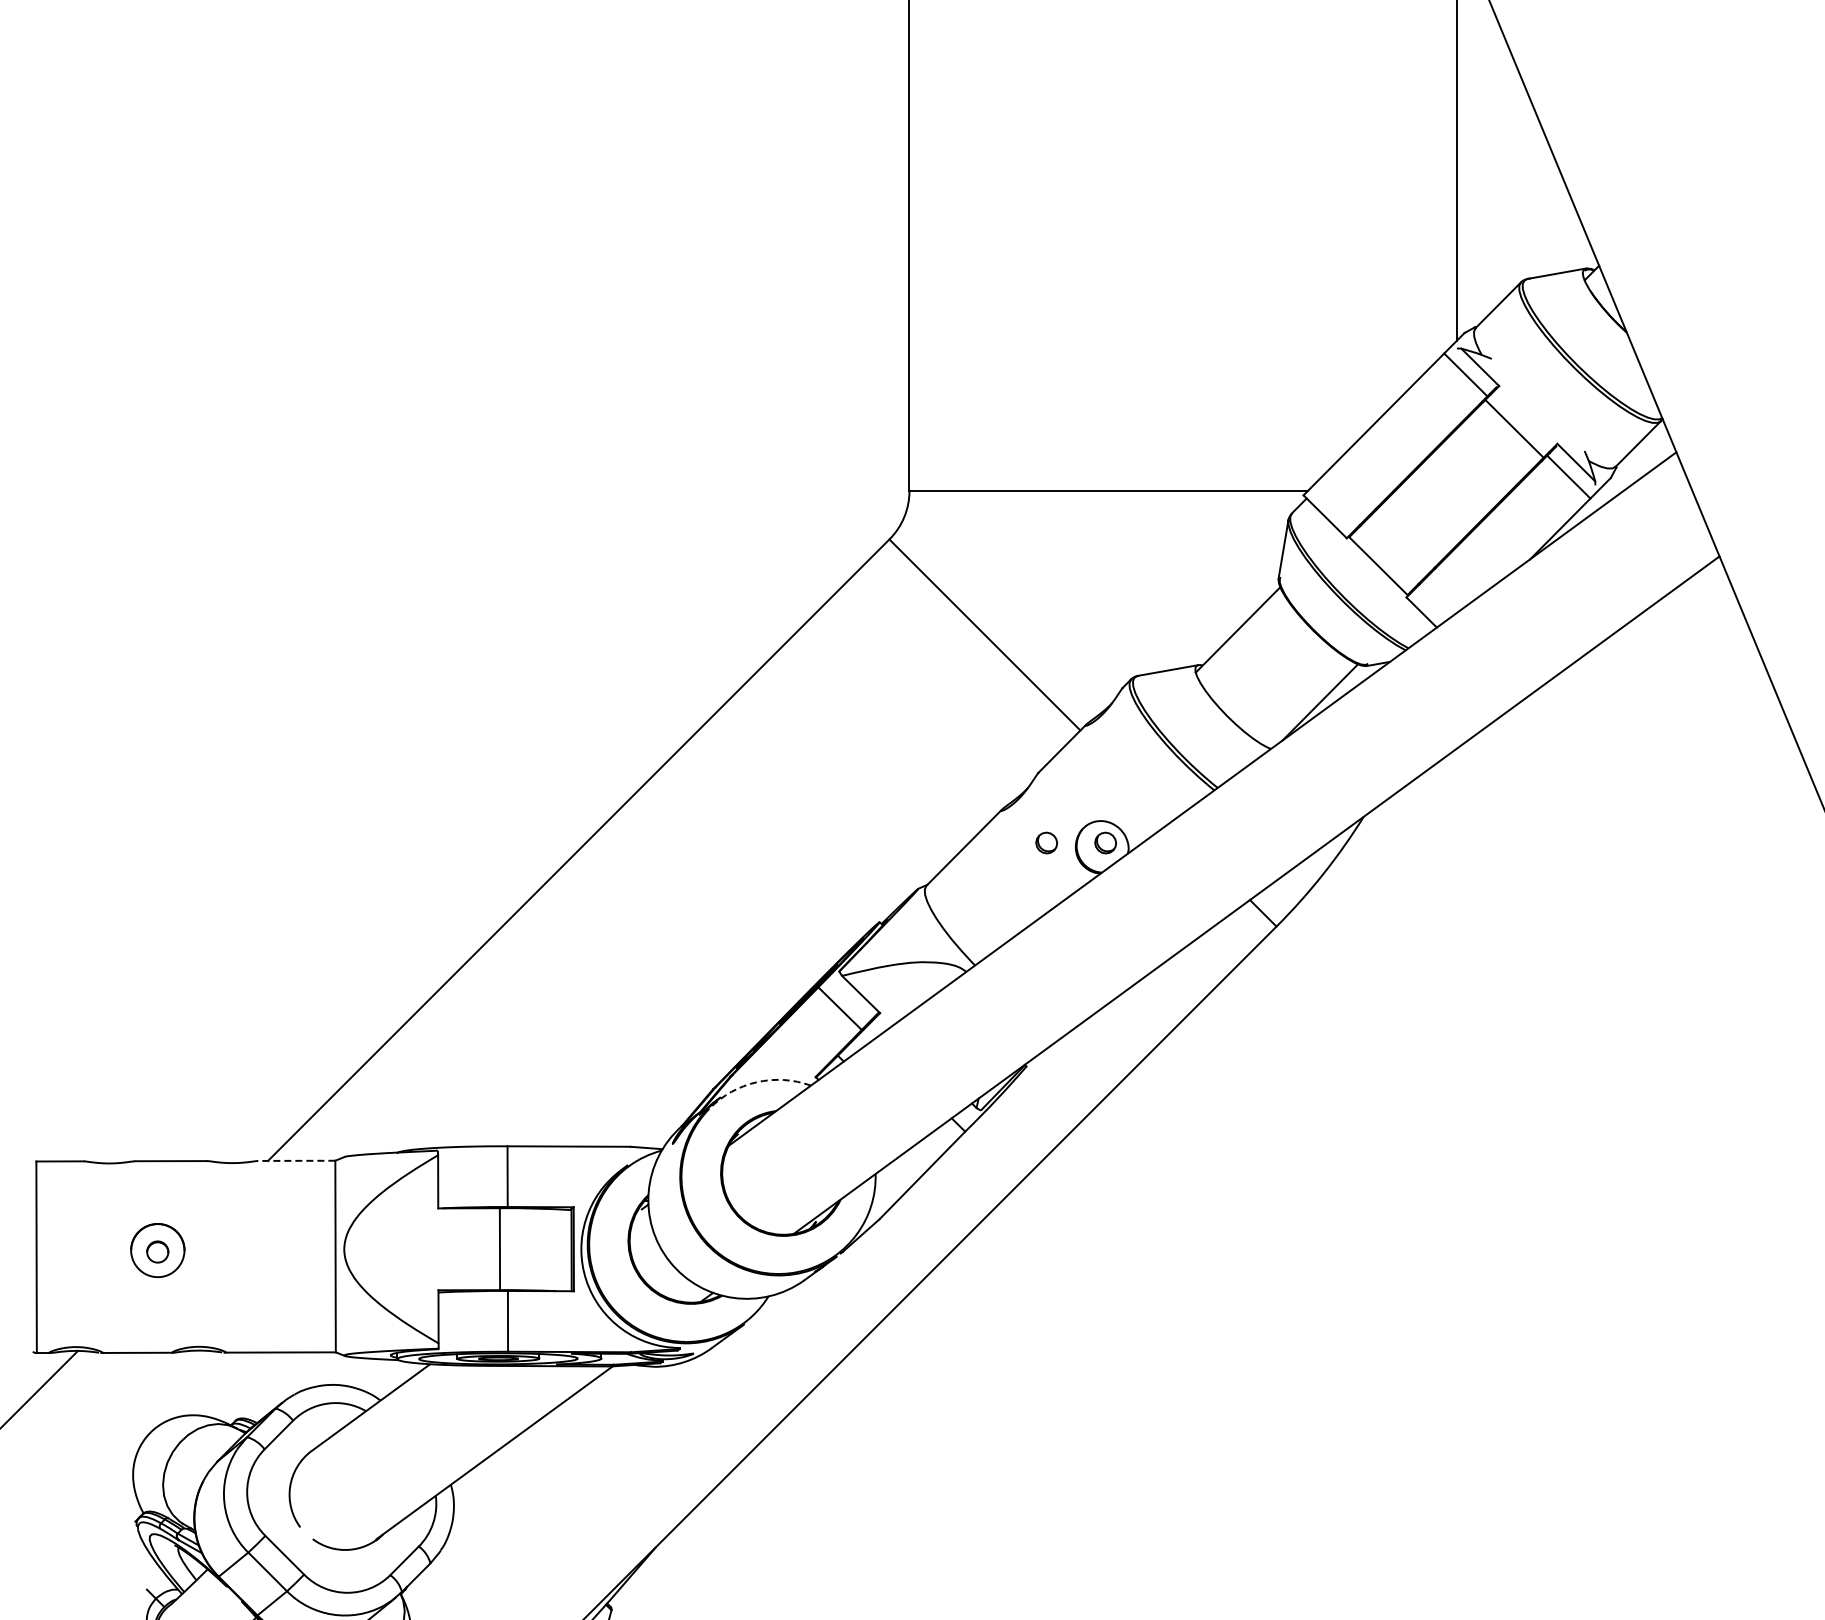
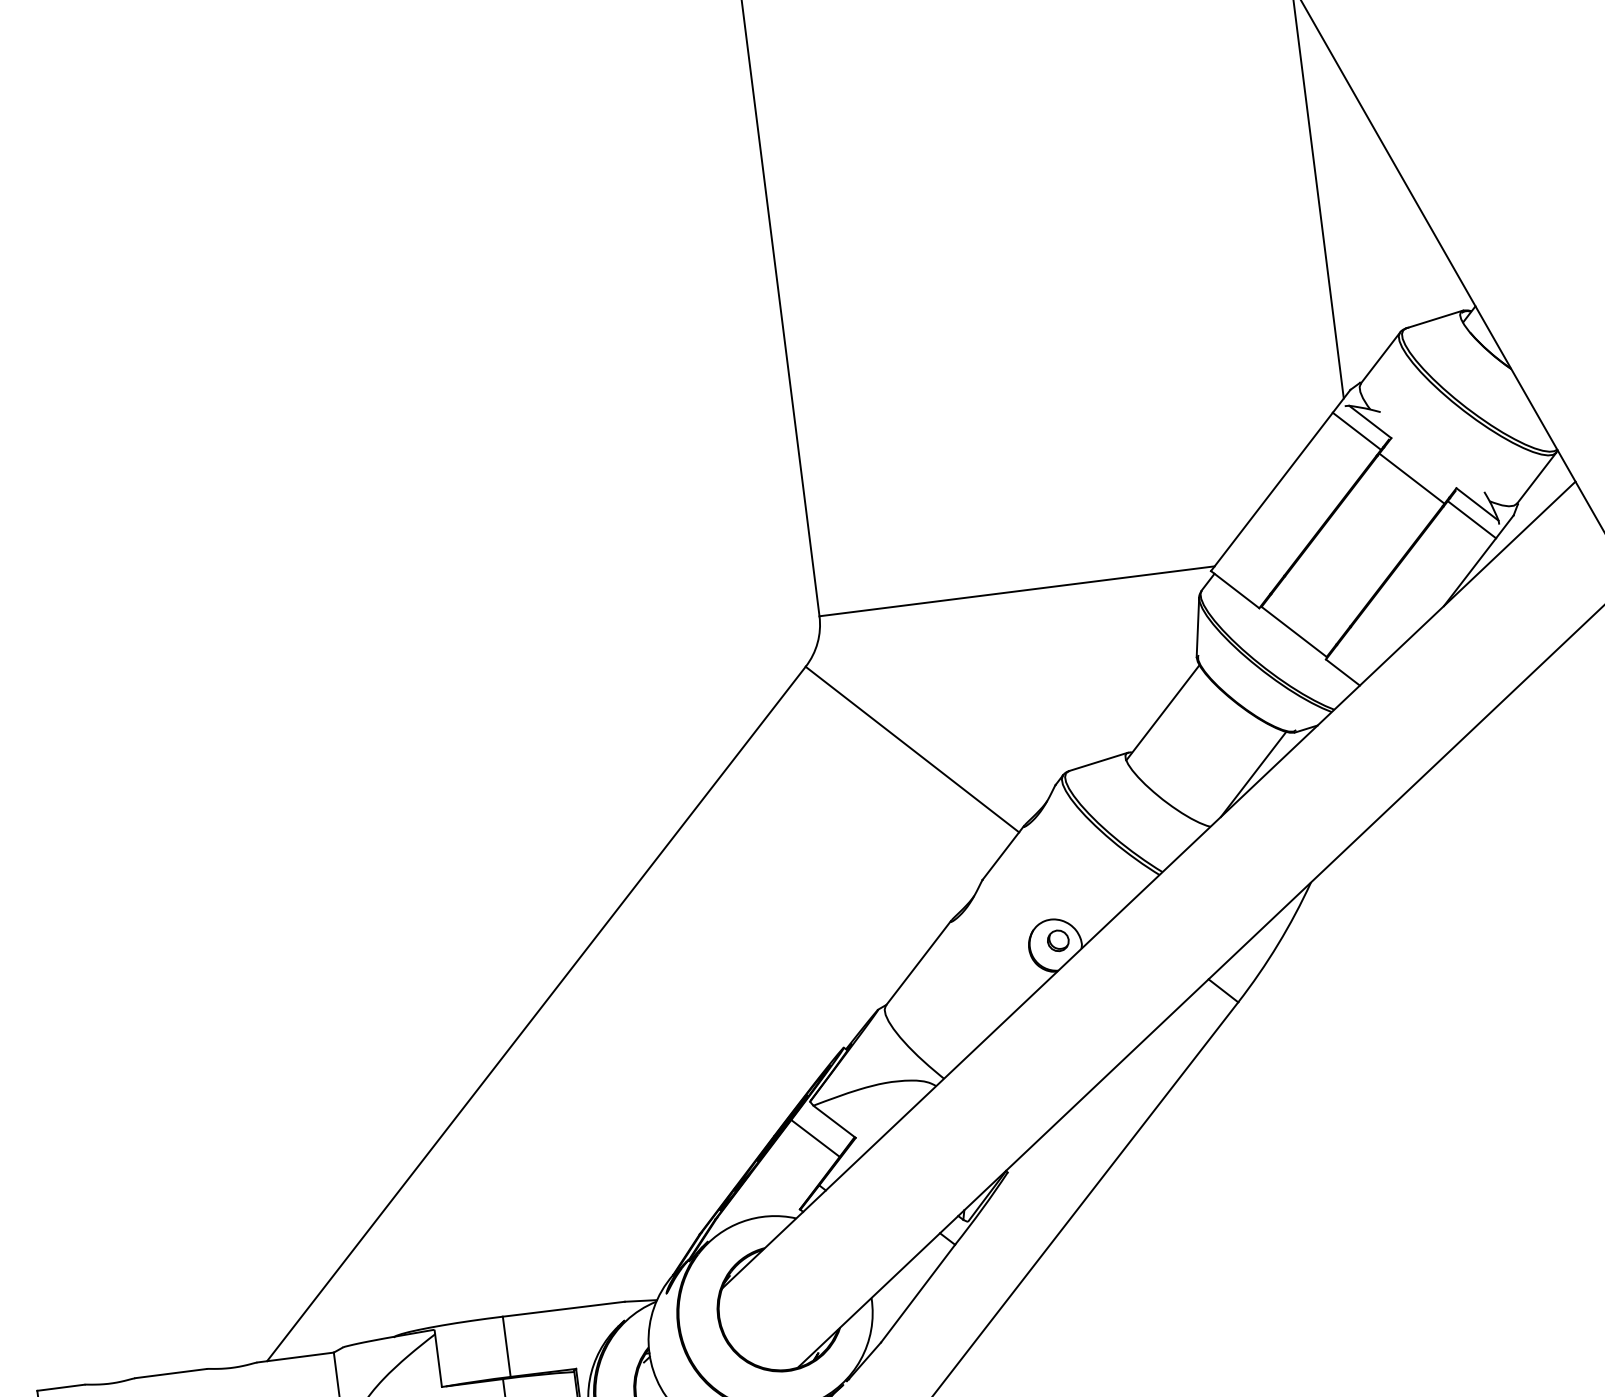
part: (1046, 842) -> (999, 947), removed
arc: (756, 1082) -> (741, 1222), dashed -> solid
line: (296, 1160) -> (295, 1357), dashed -> solid

